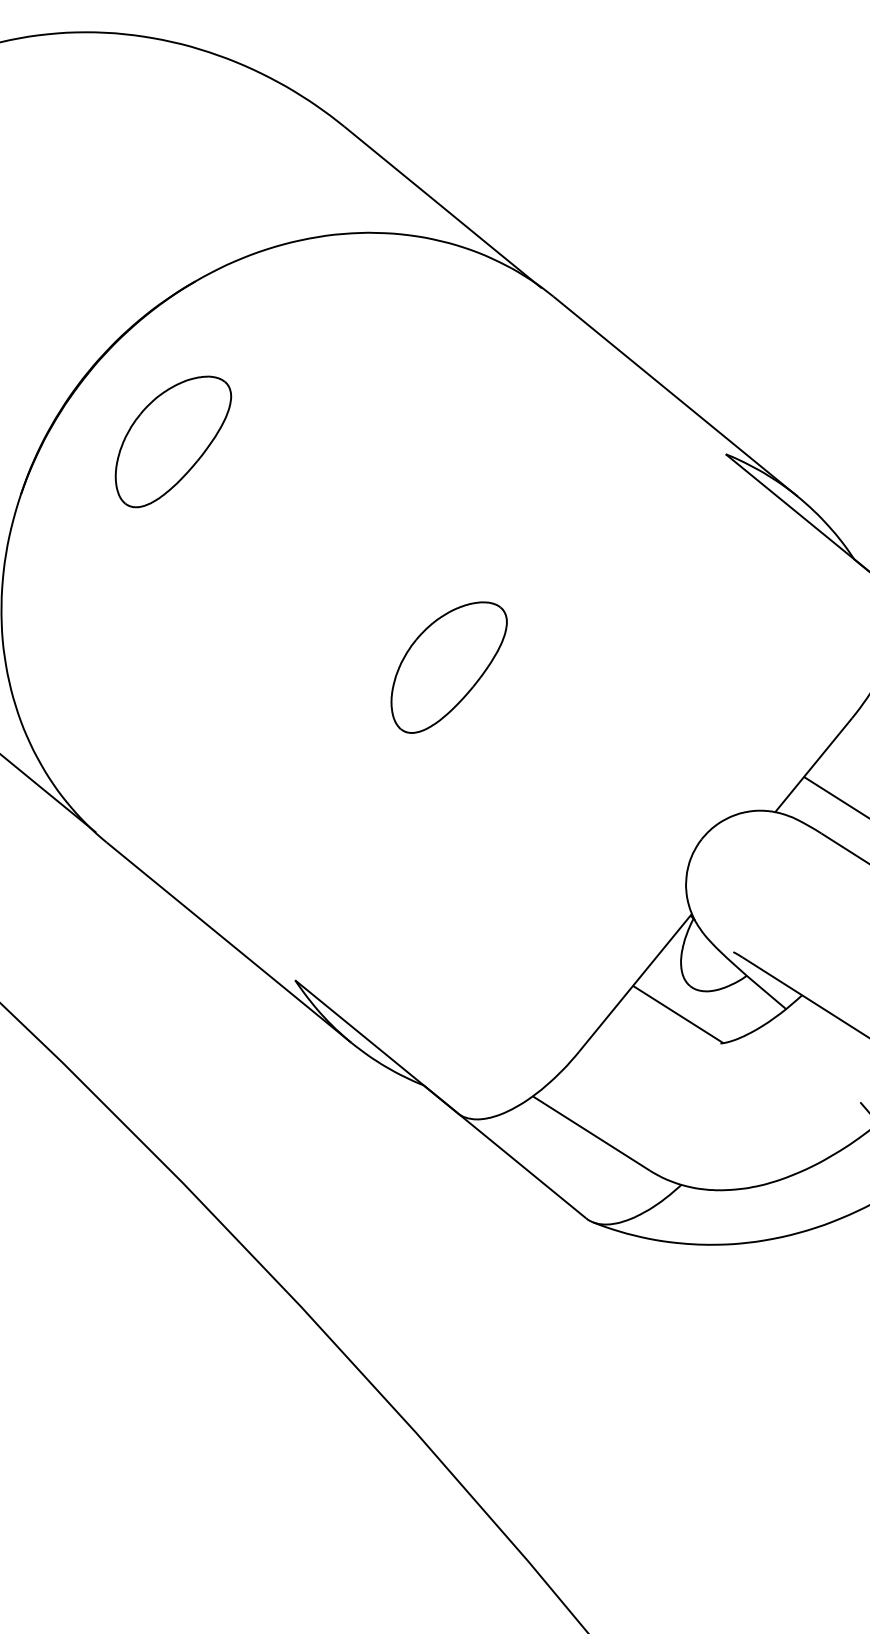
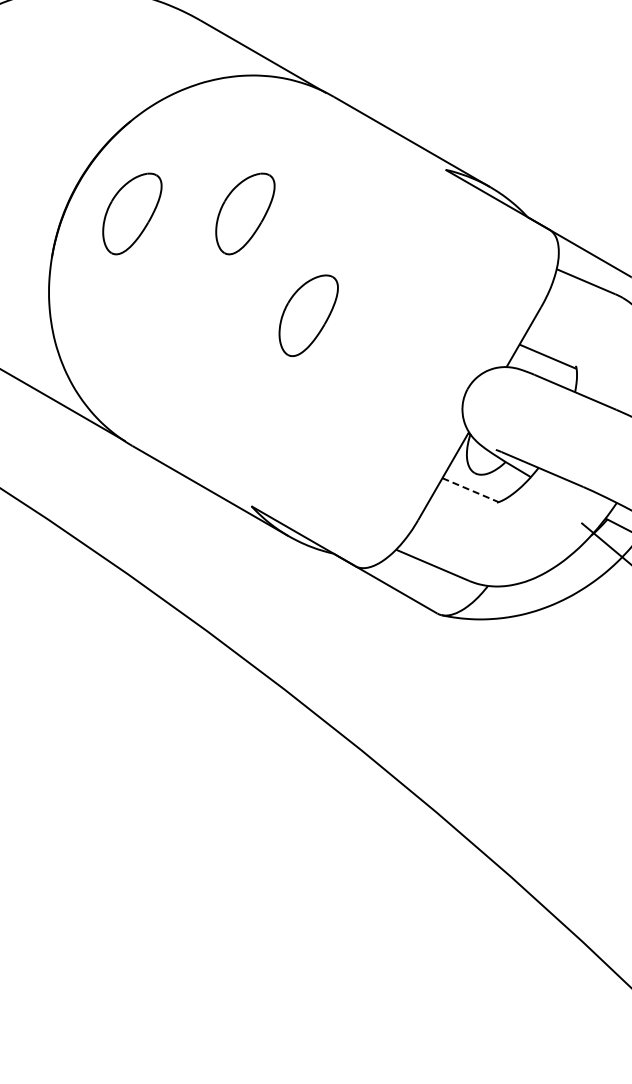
part: (367, 473) -> (245, 213), added
line: (678, 1015) -> (470, 490), solid -> dashed

